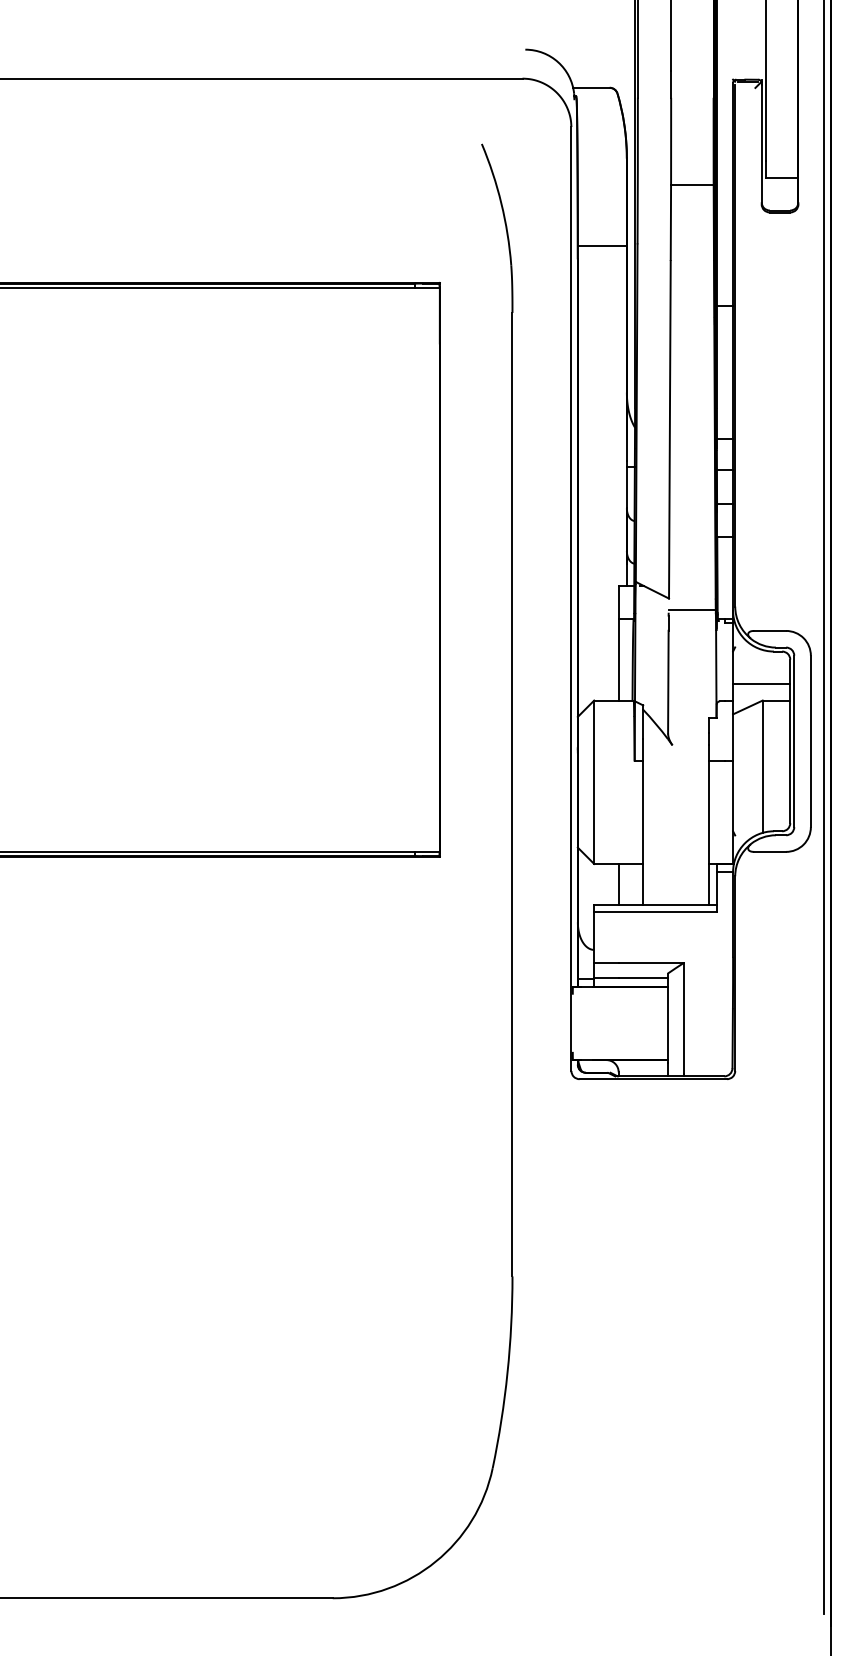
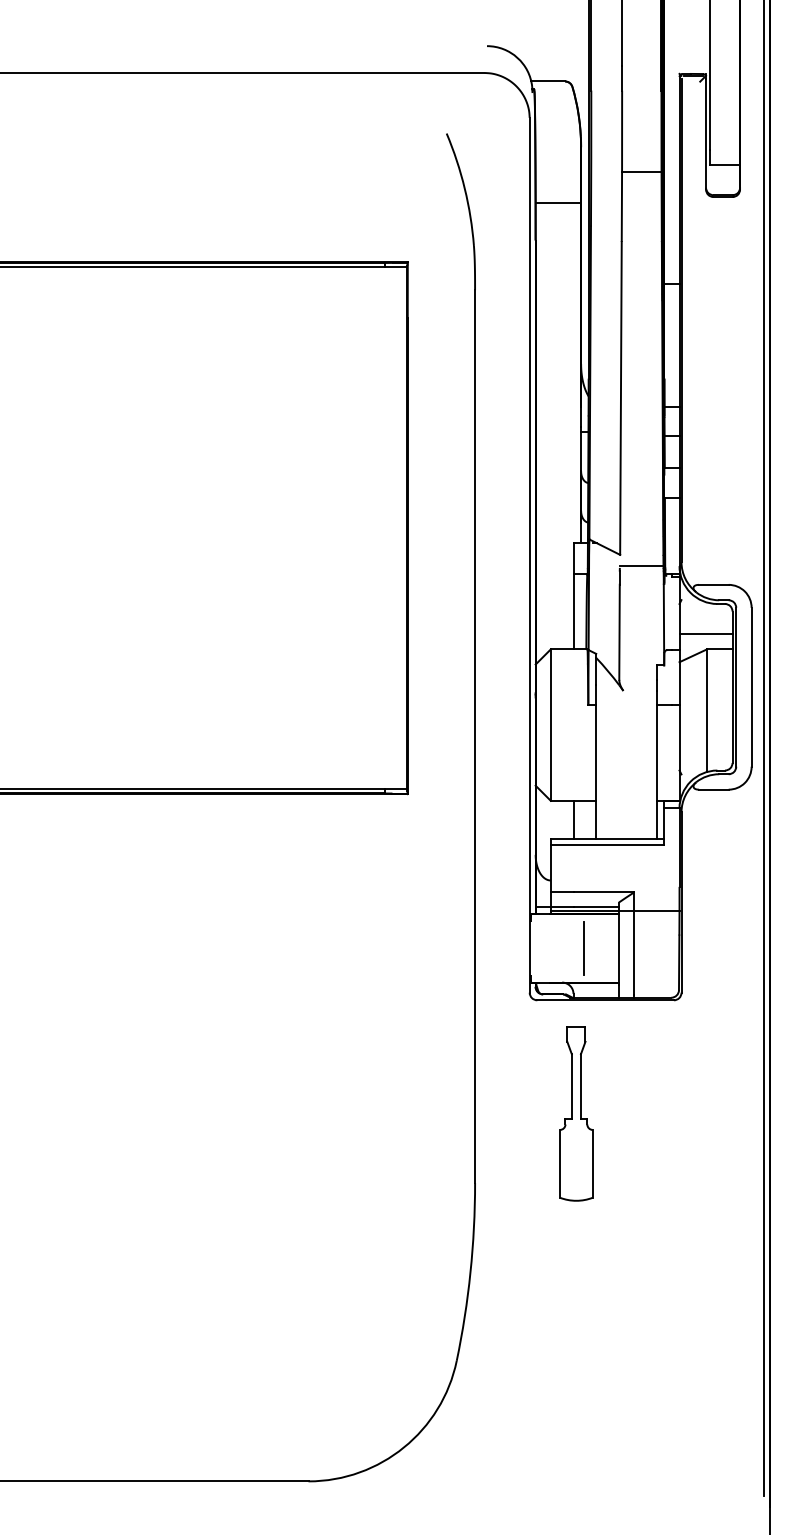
line: (601, 245) -> (557, 202), moved
line: (663, 982) -> (615, 910), added
line: (630, 1022) -> (584, 947), added
part: (621, 1201) -> (576, 1113), added

